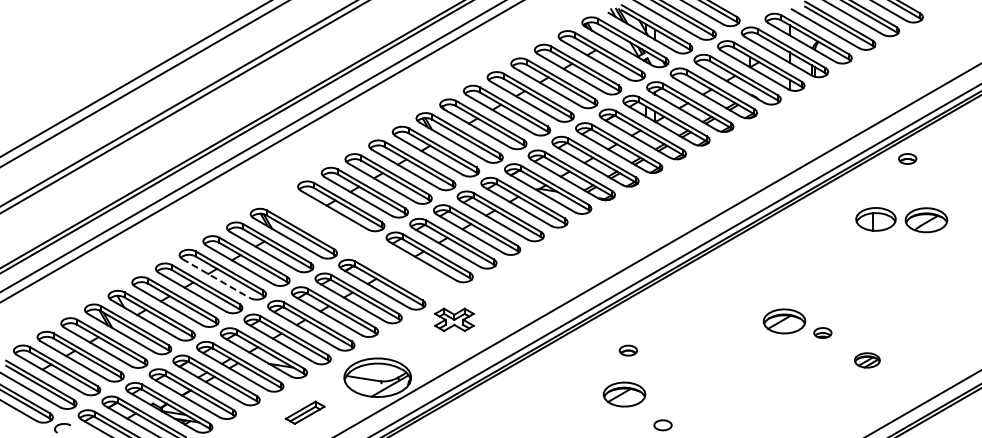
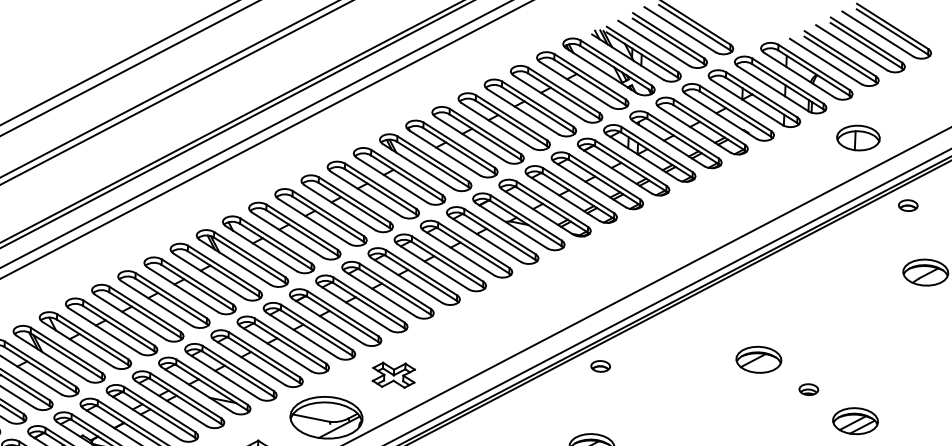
part: (875, 219) -> (857, 138), moved
part: (361, 245) -> (314, 274), added
line: (216, 278) -> (156, 303), dashed -> solid
part: (454, 319) -> (393, 374), moved
part: (784, 321) -> (758, 359), moved
part: (628, 350) -> (600, 366), moved
part: (867, 360) -> (855, 421), size x1.67

